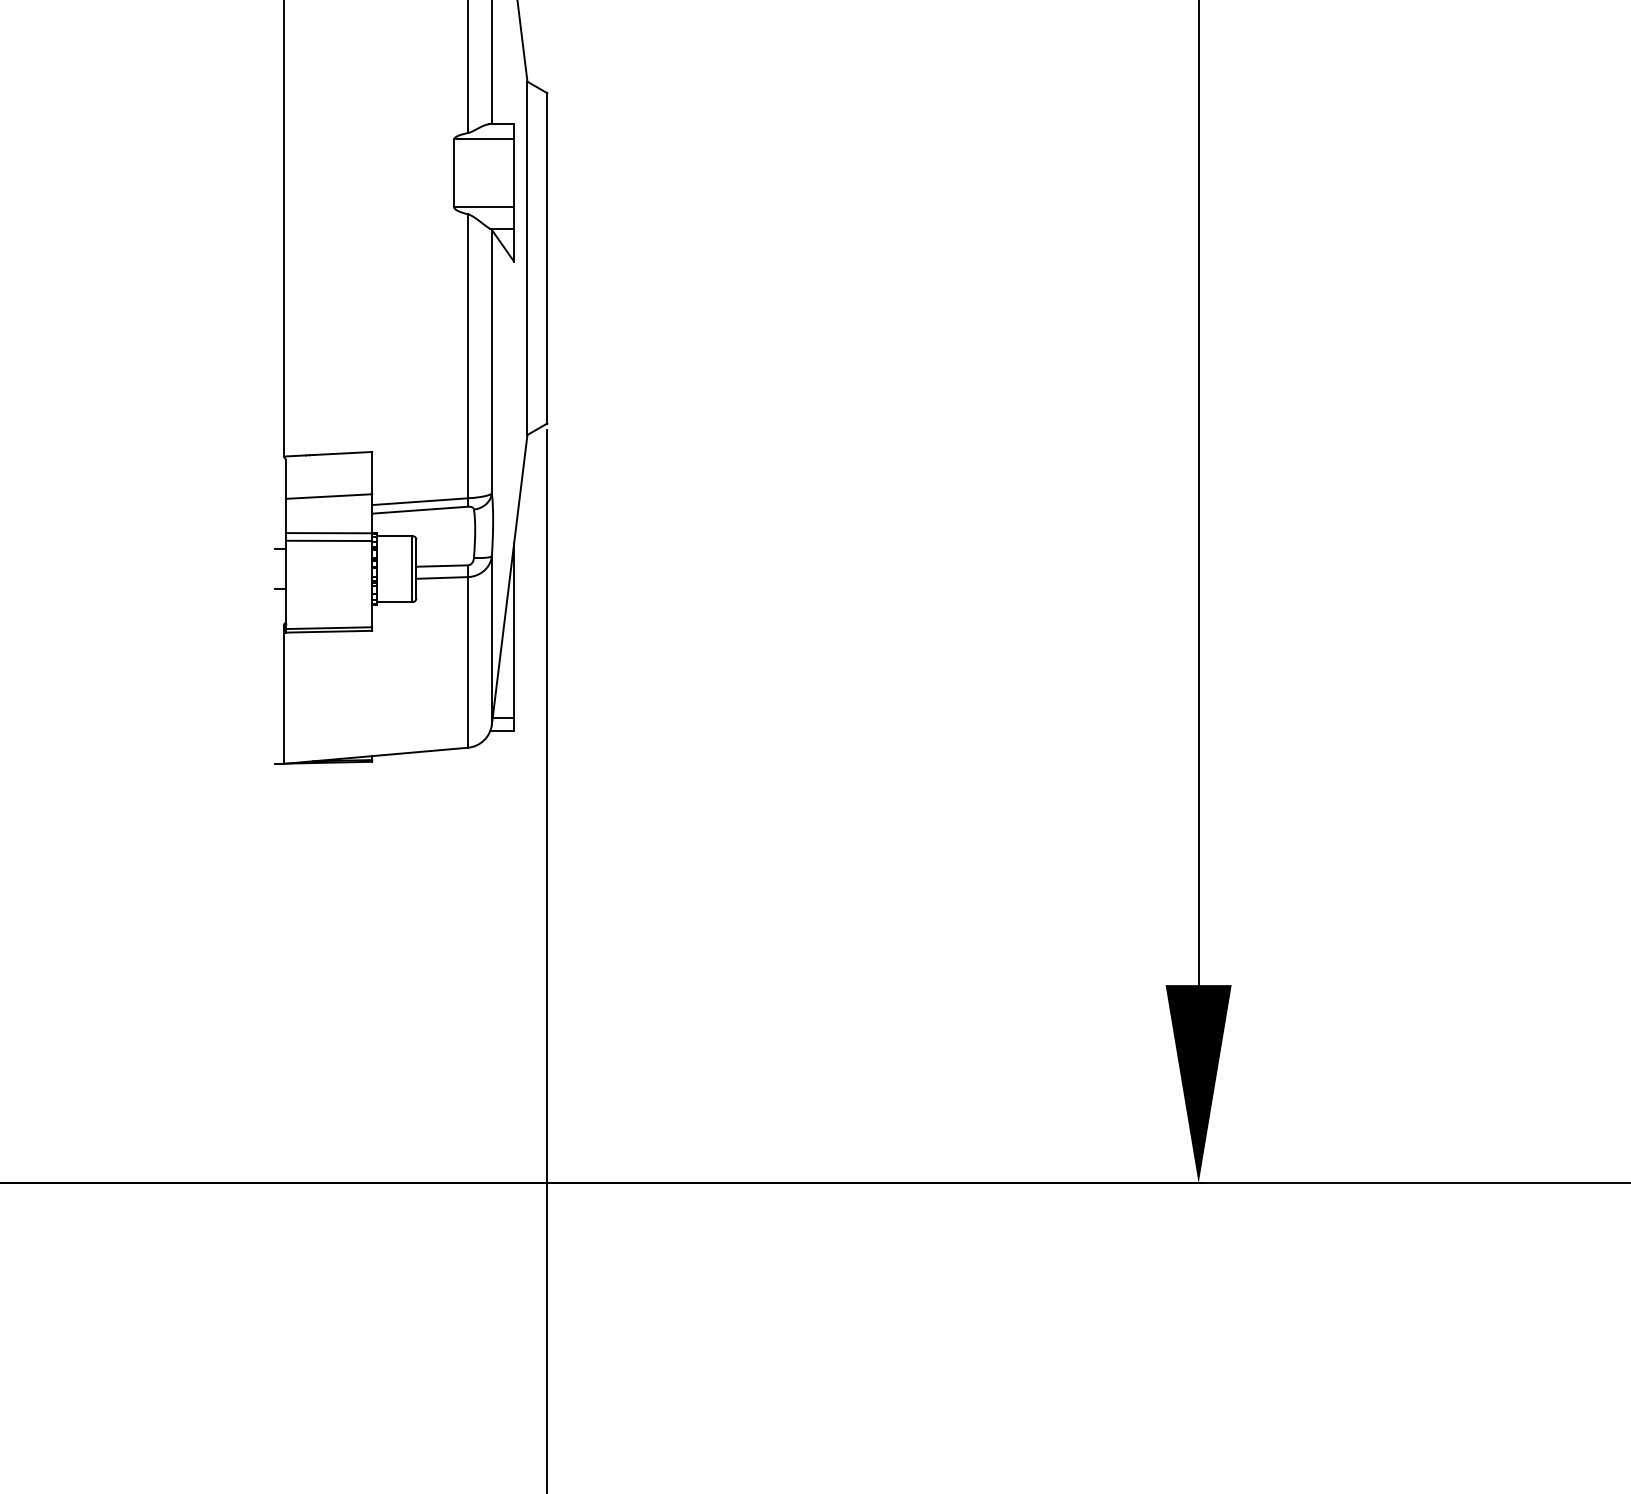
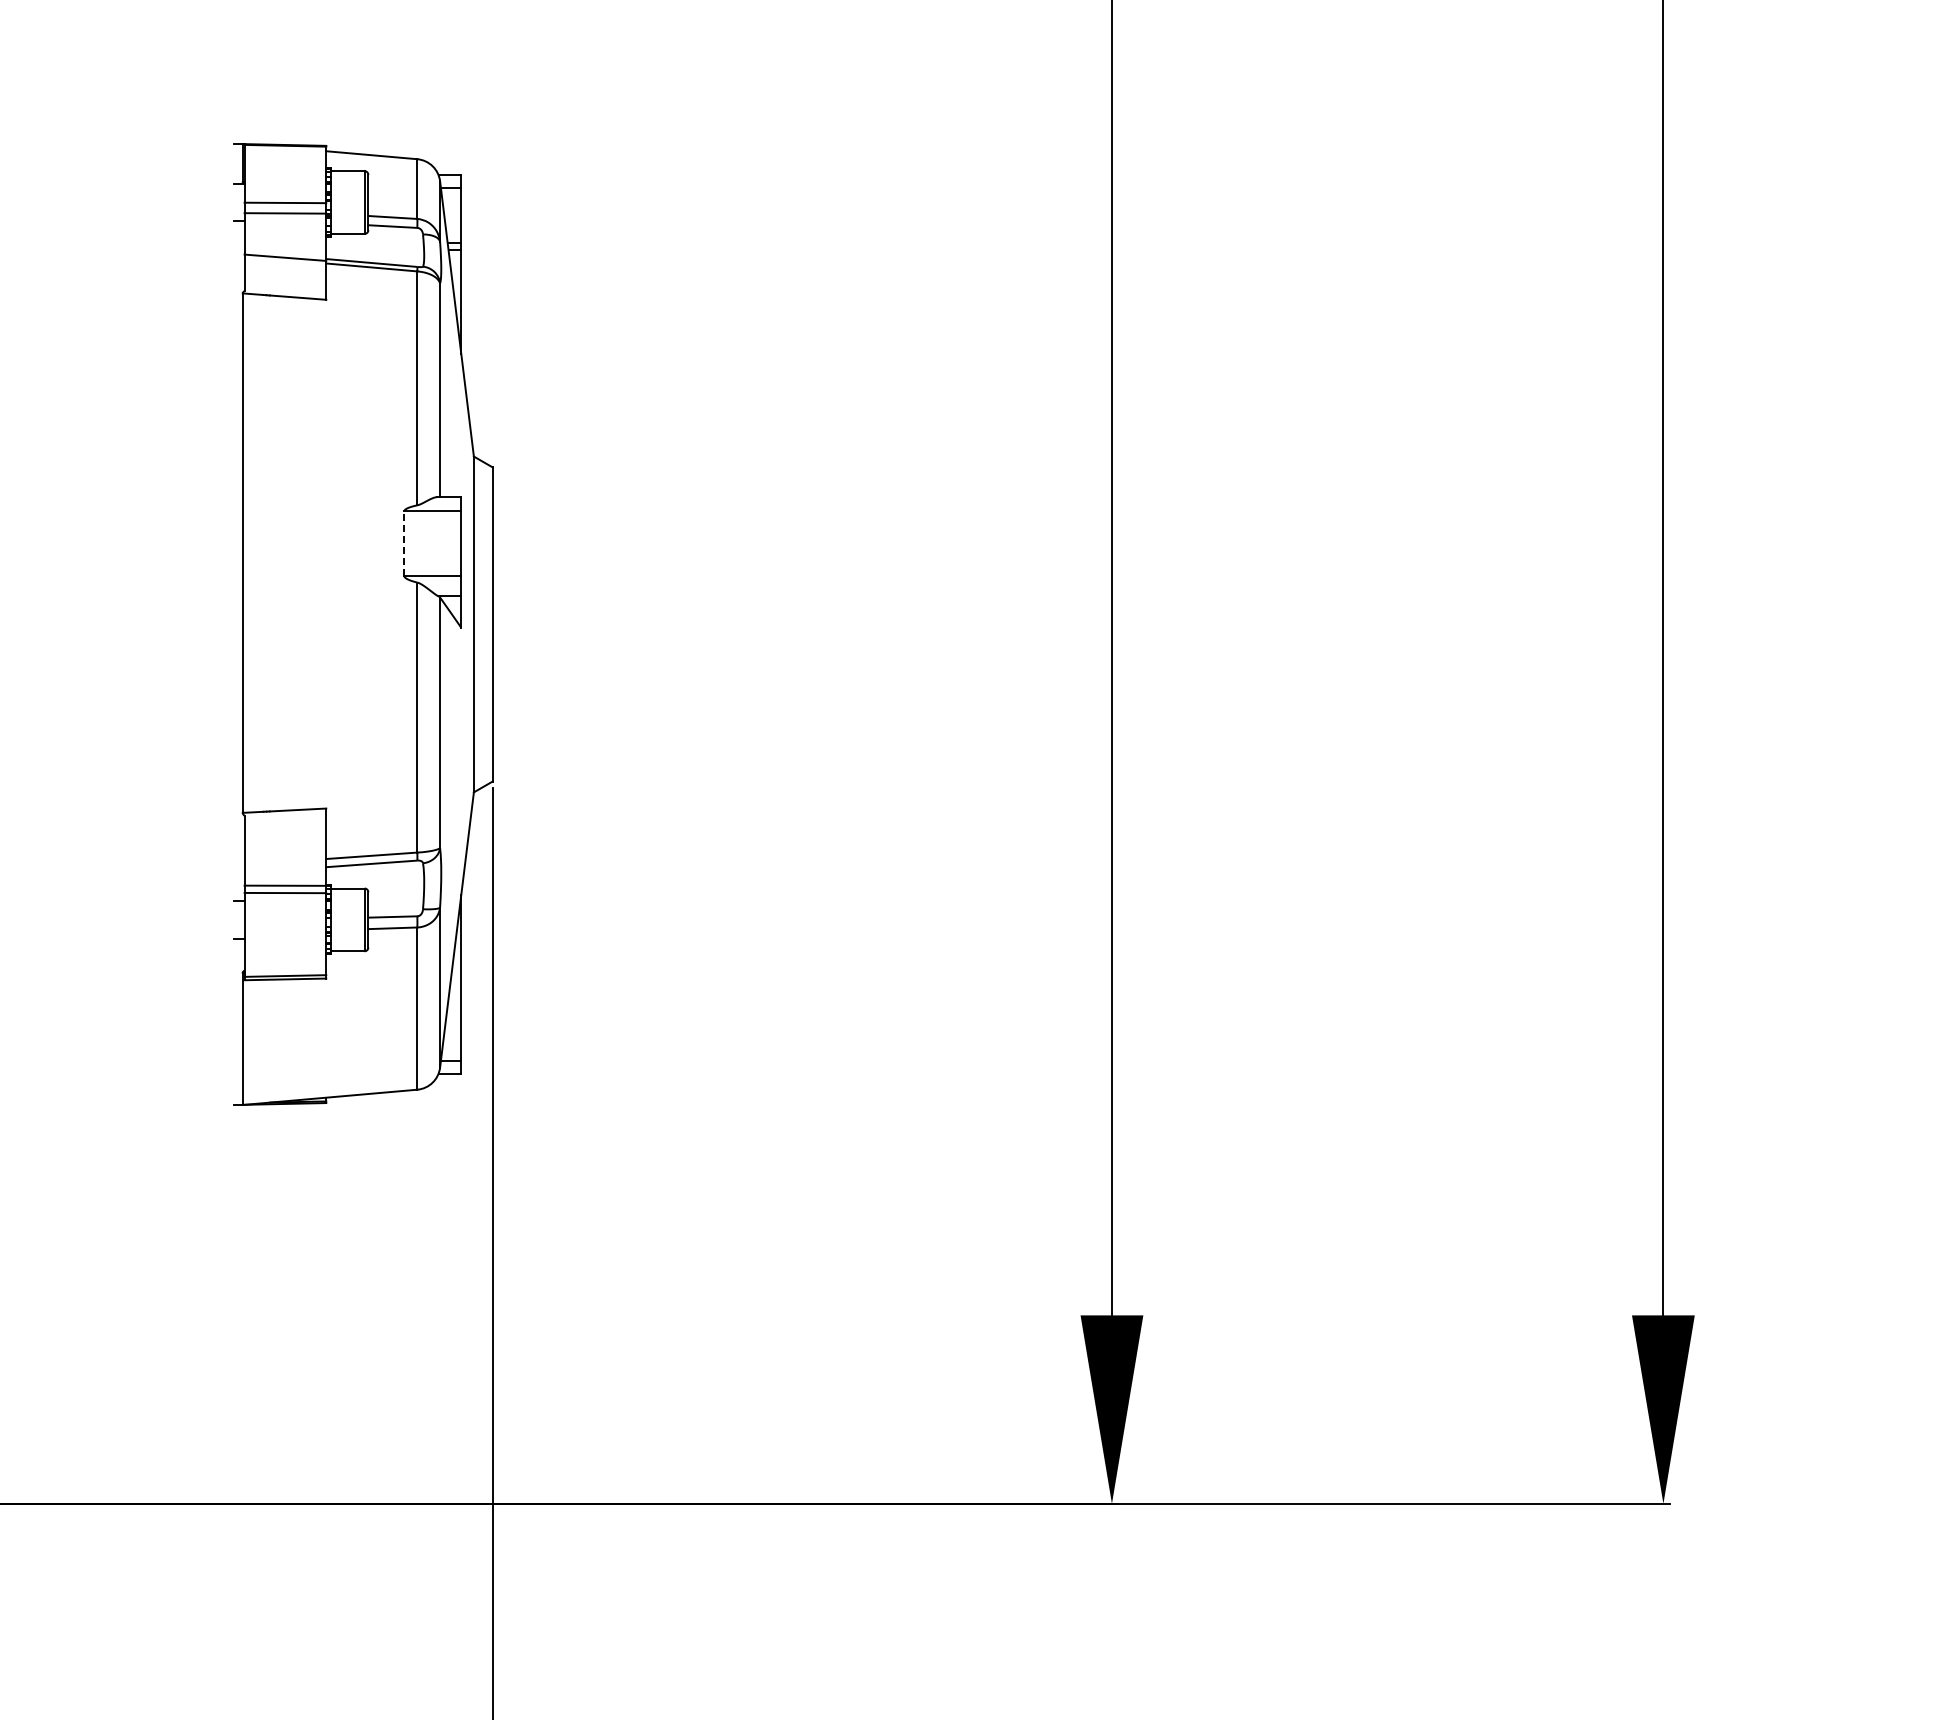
line: (454, 173) -> (404, 543), solid -> dashed
line: (329, 496) -> (285, 850), removed

